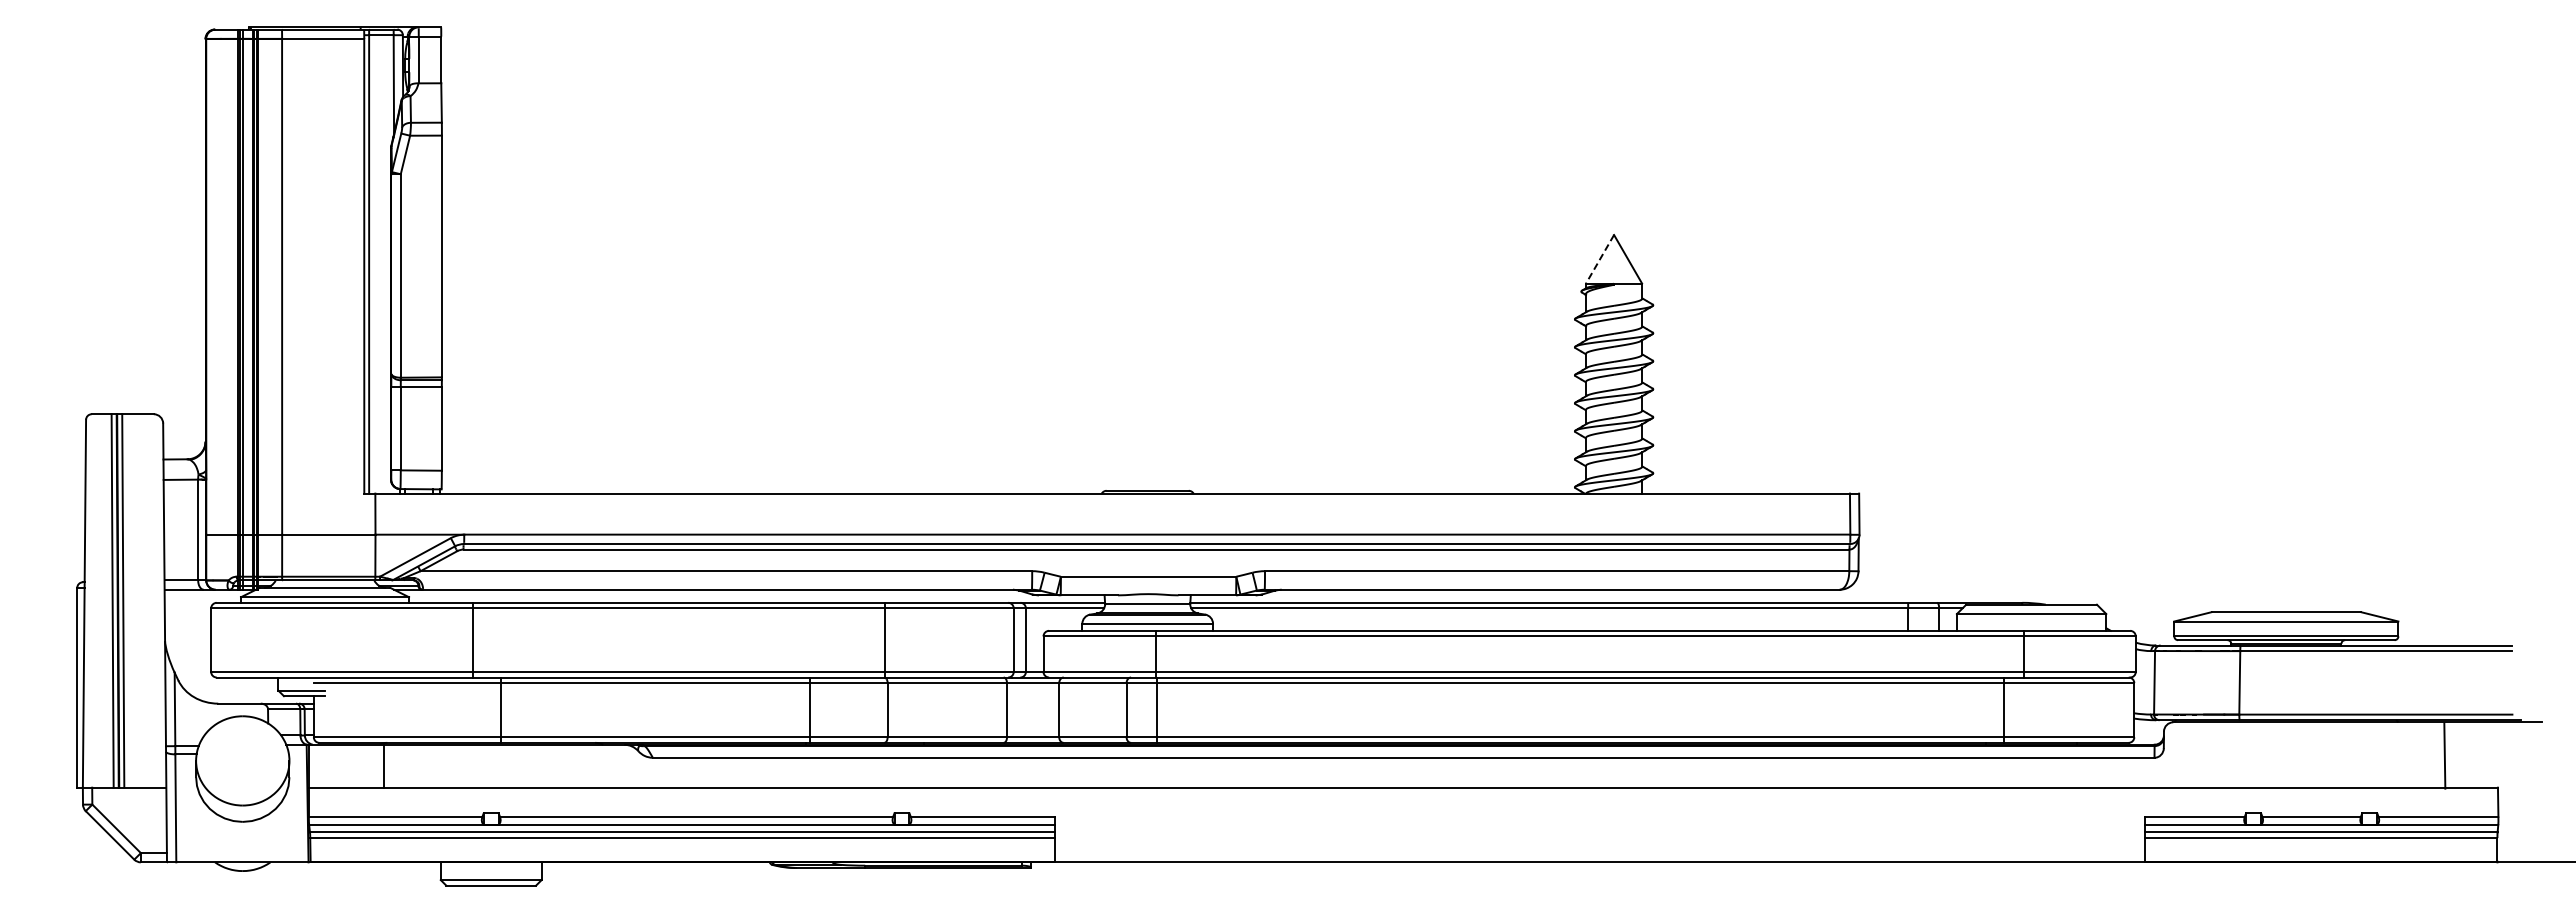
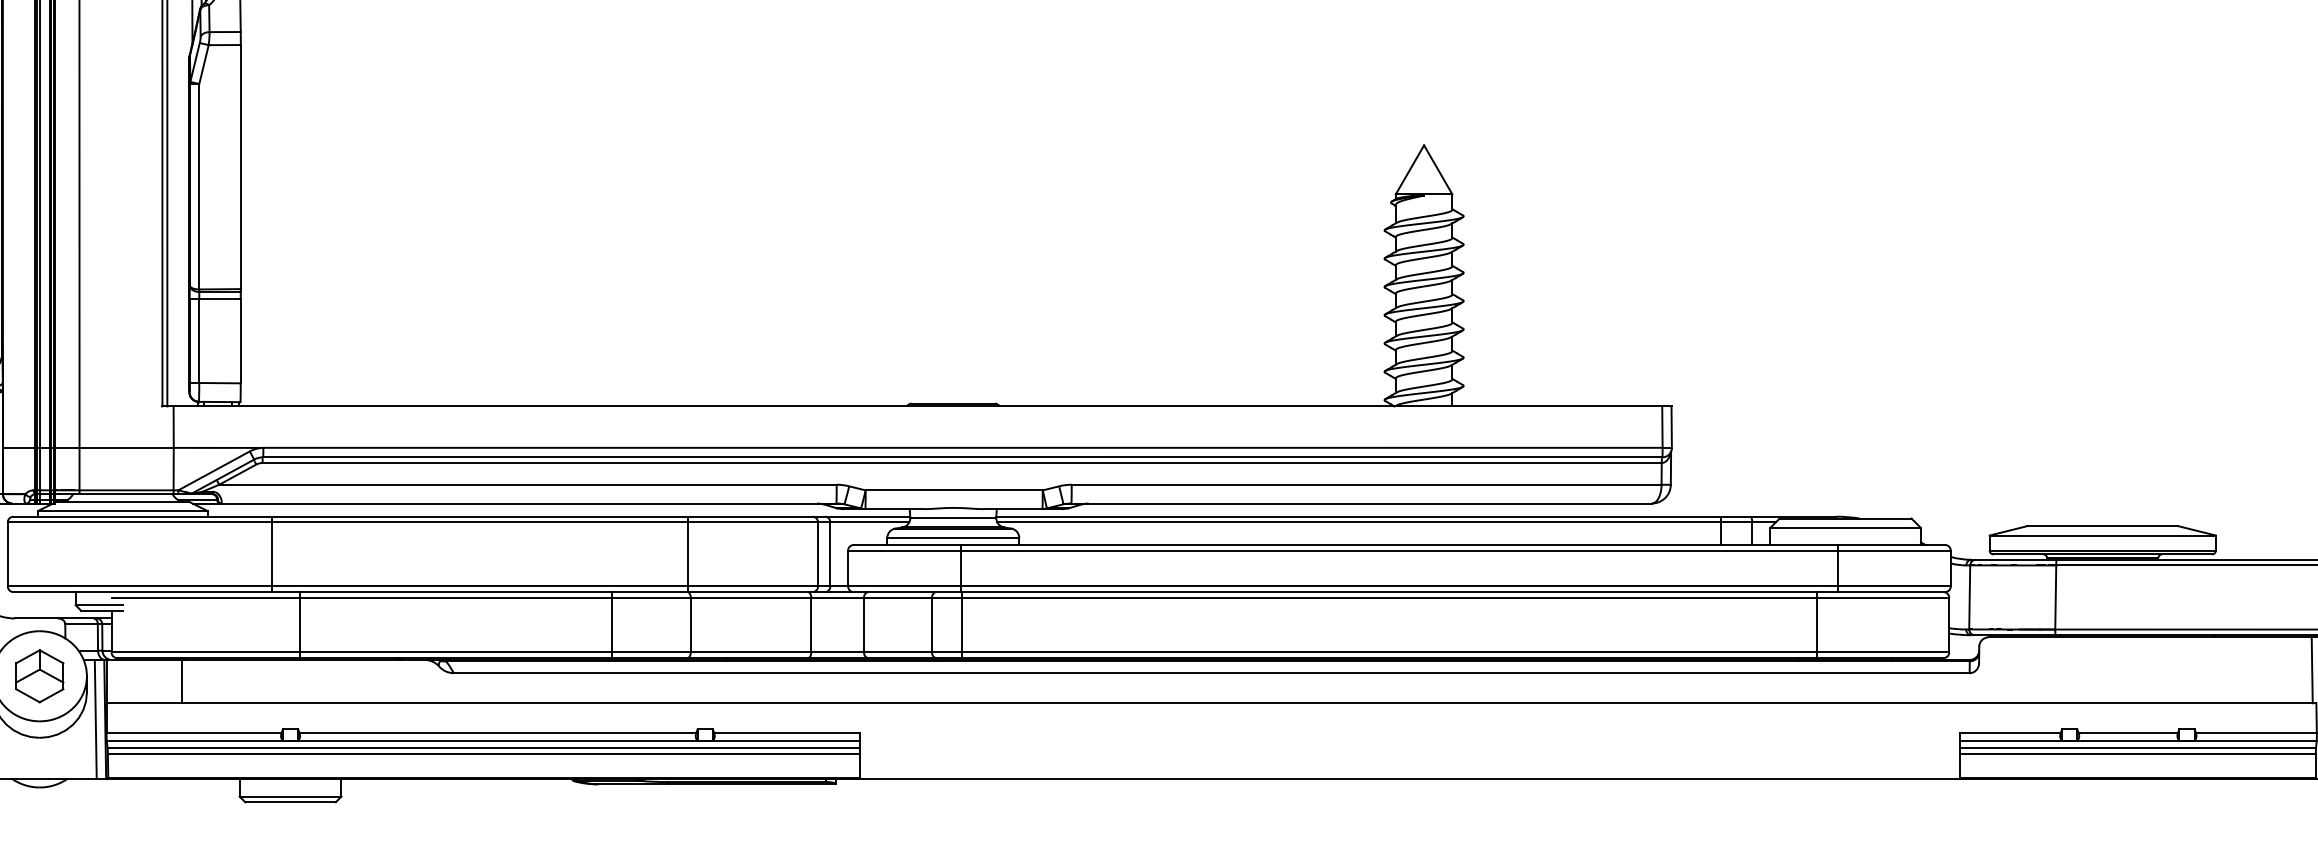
line: (1599, 259) -> (1409, 170), dashed -> solid
line: (2444, 755) -> (2311, 669), moved
part: (242, 760) -> (39, 675), added
line: (298, 803) -> (96, 719), added

